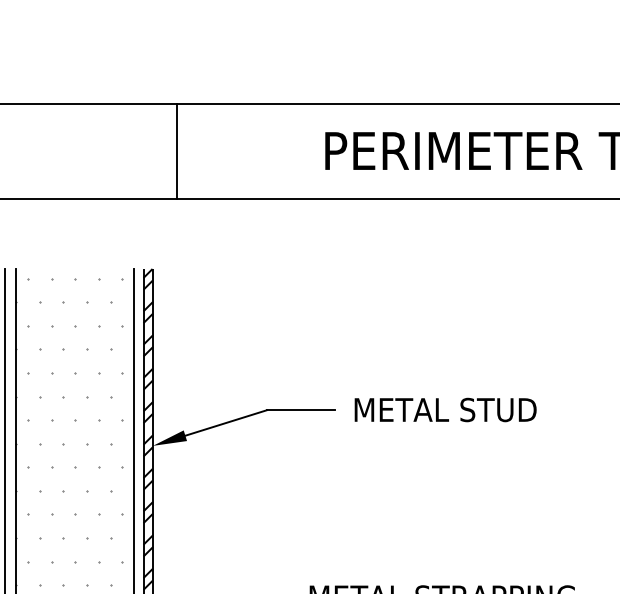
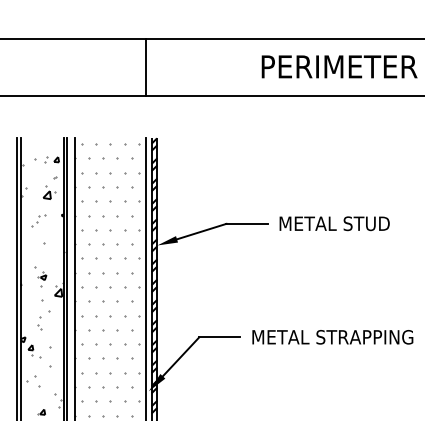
line: (176, 150) -> (145, 66), moved

